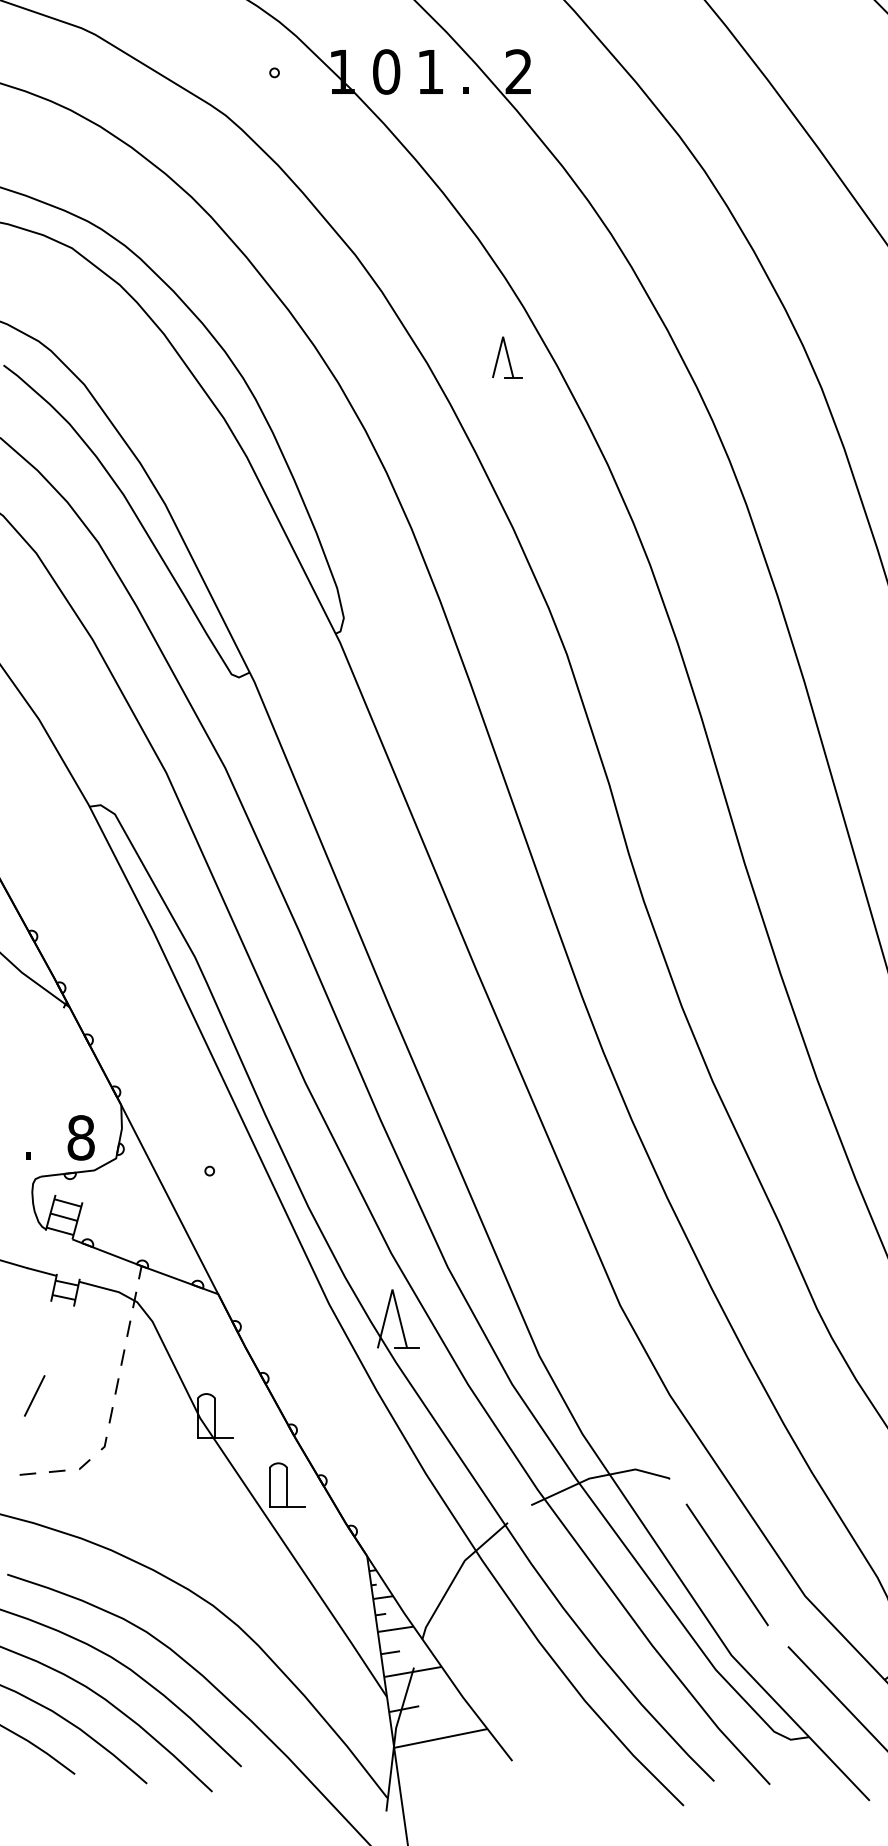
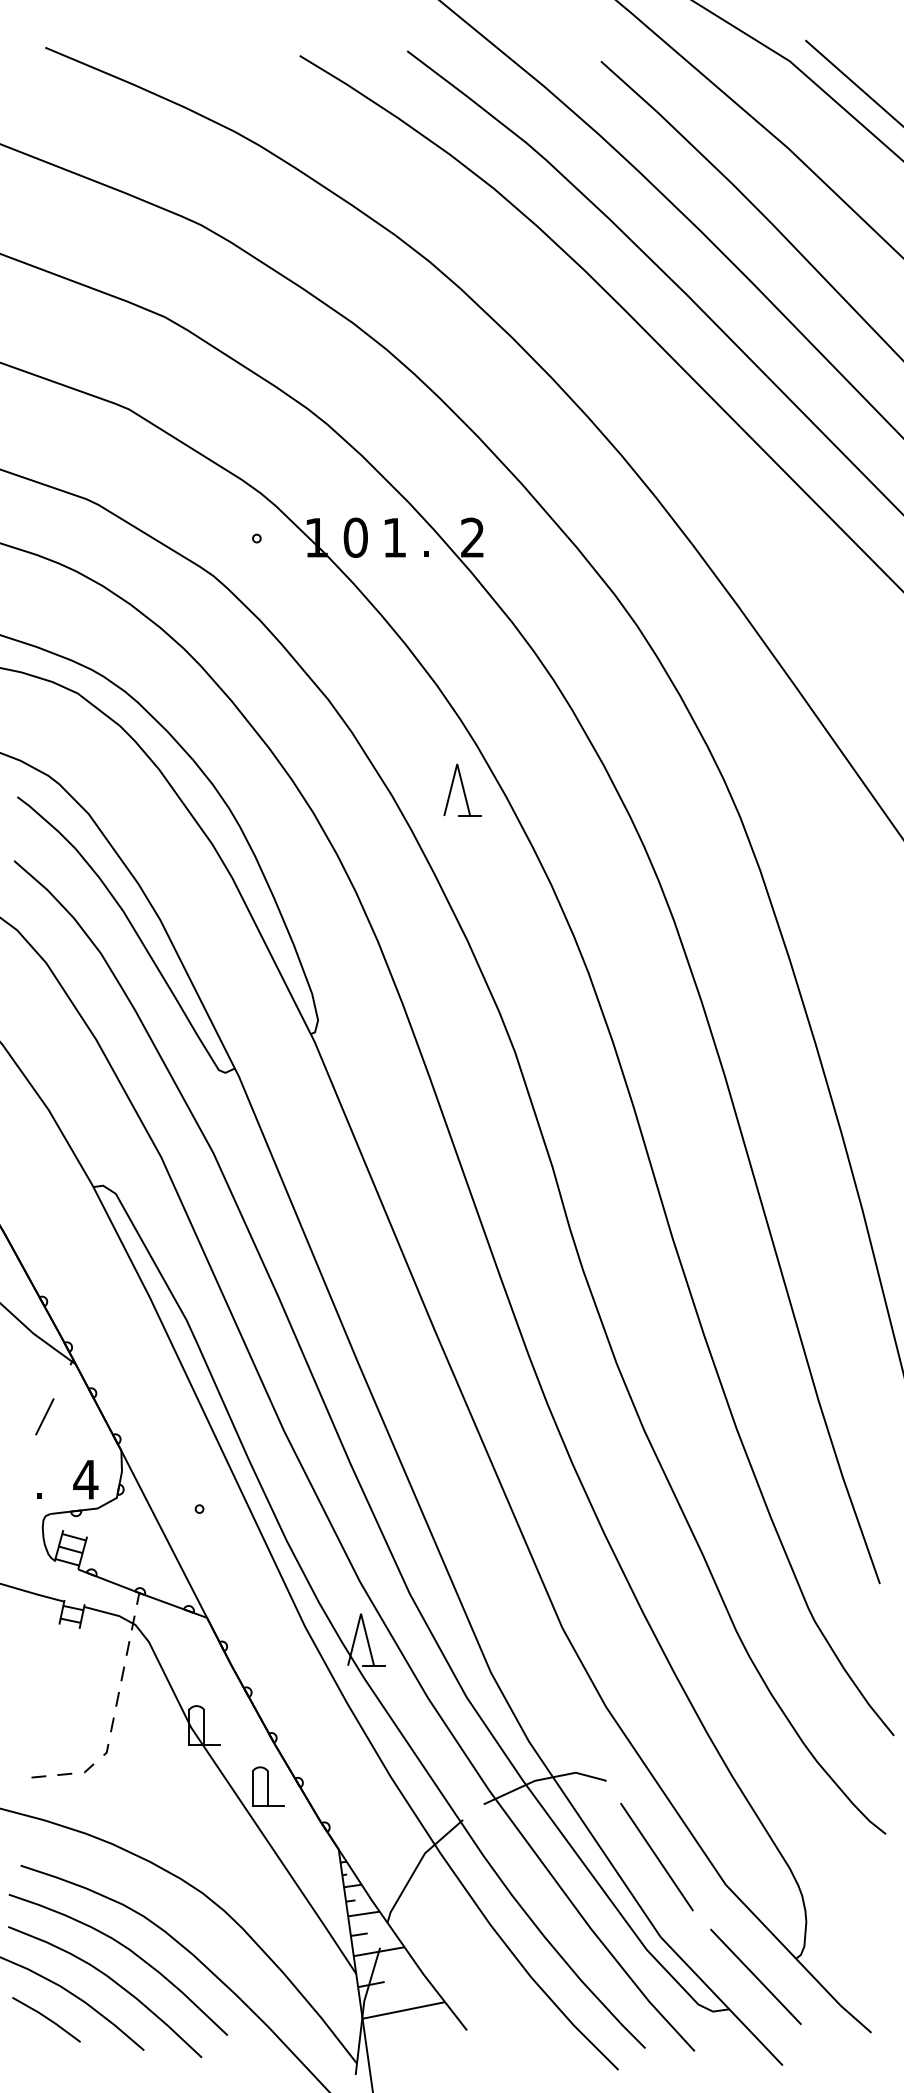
part: (507, 356) -> (462, 789), size x1.43
text: (80, 1137) -> (85, 1479), 8 -> 4
line: (34, 1395) -> (44, 1416), moved

